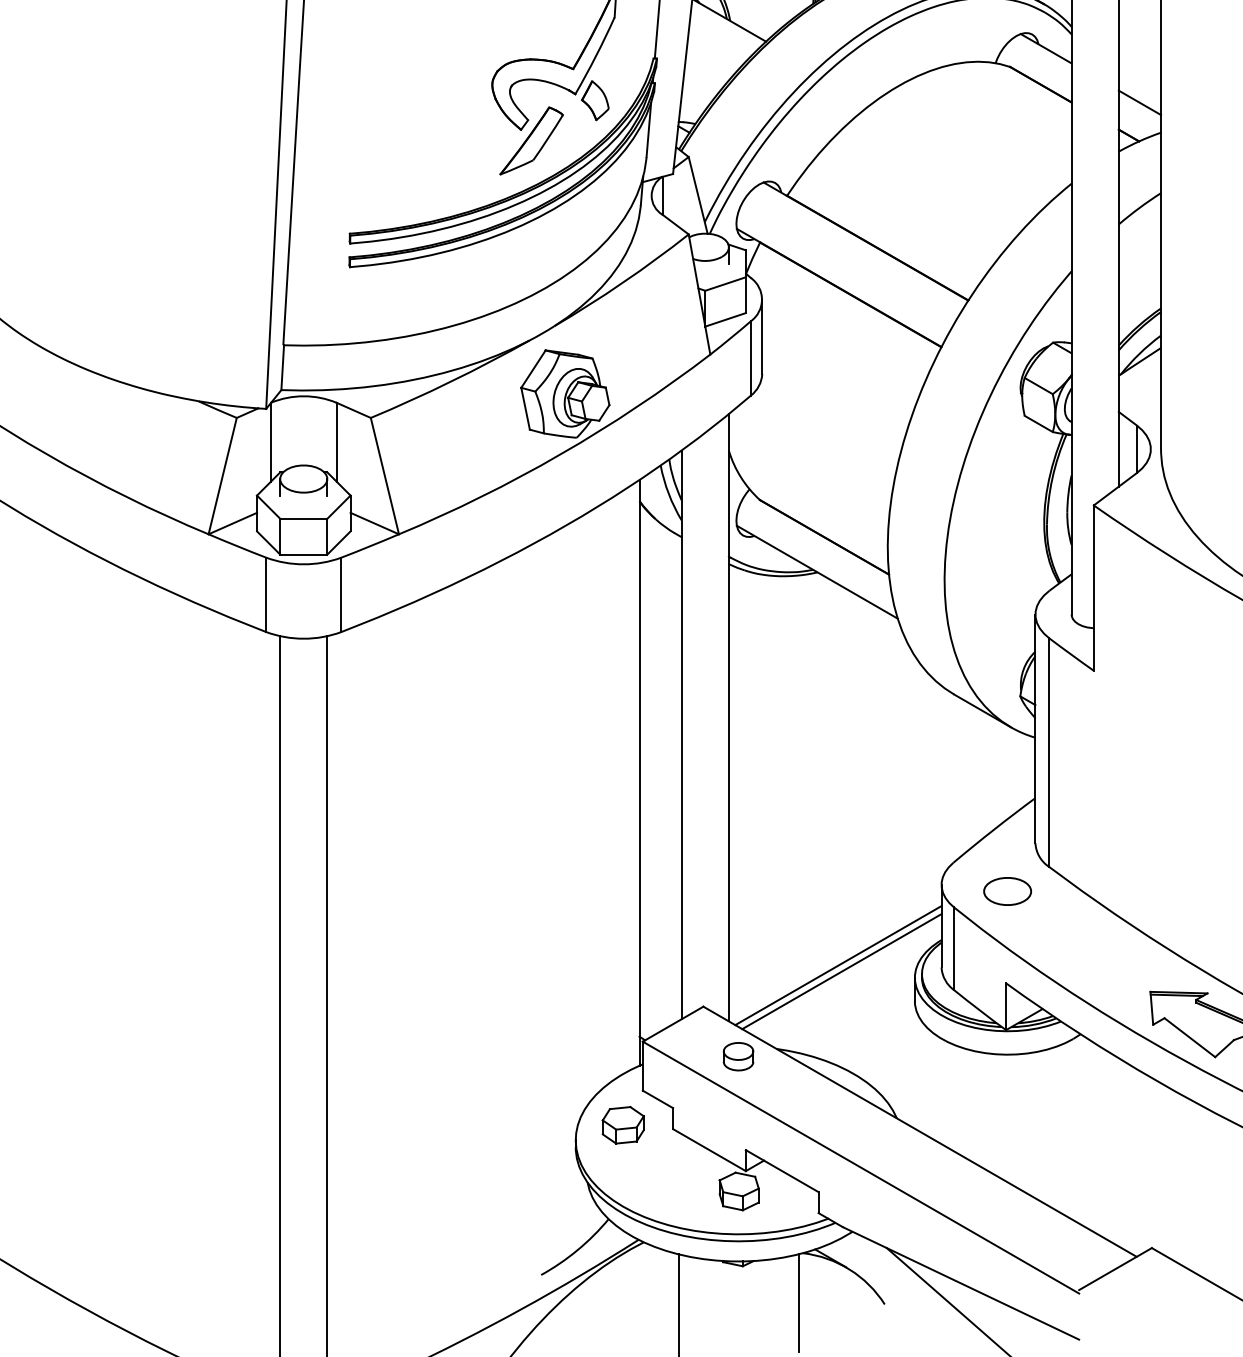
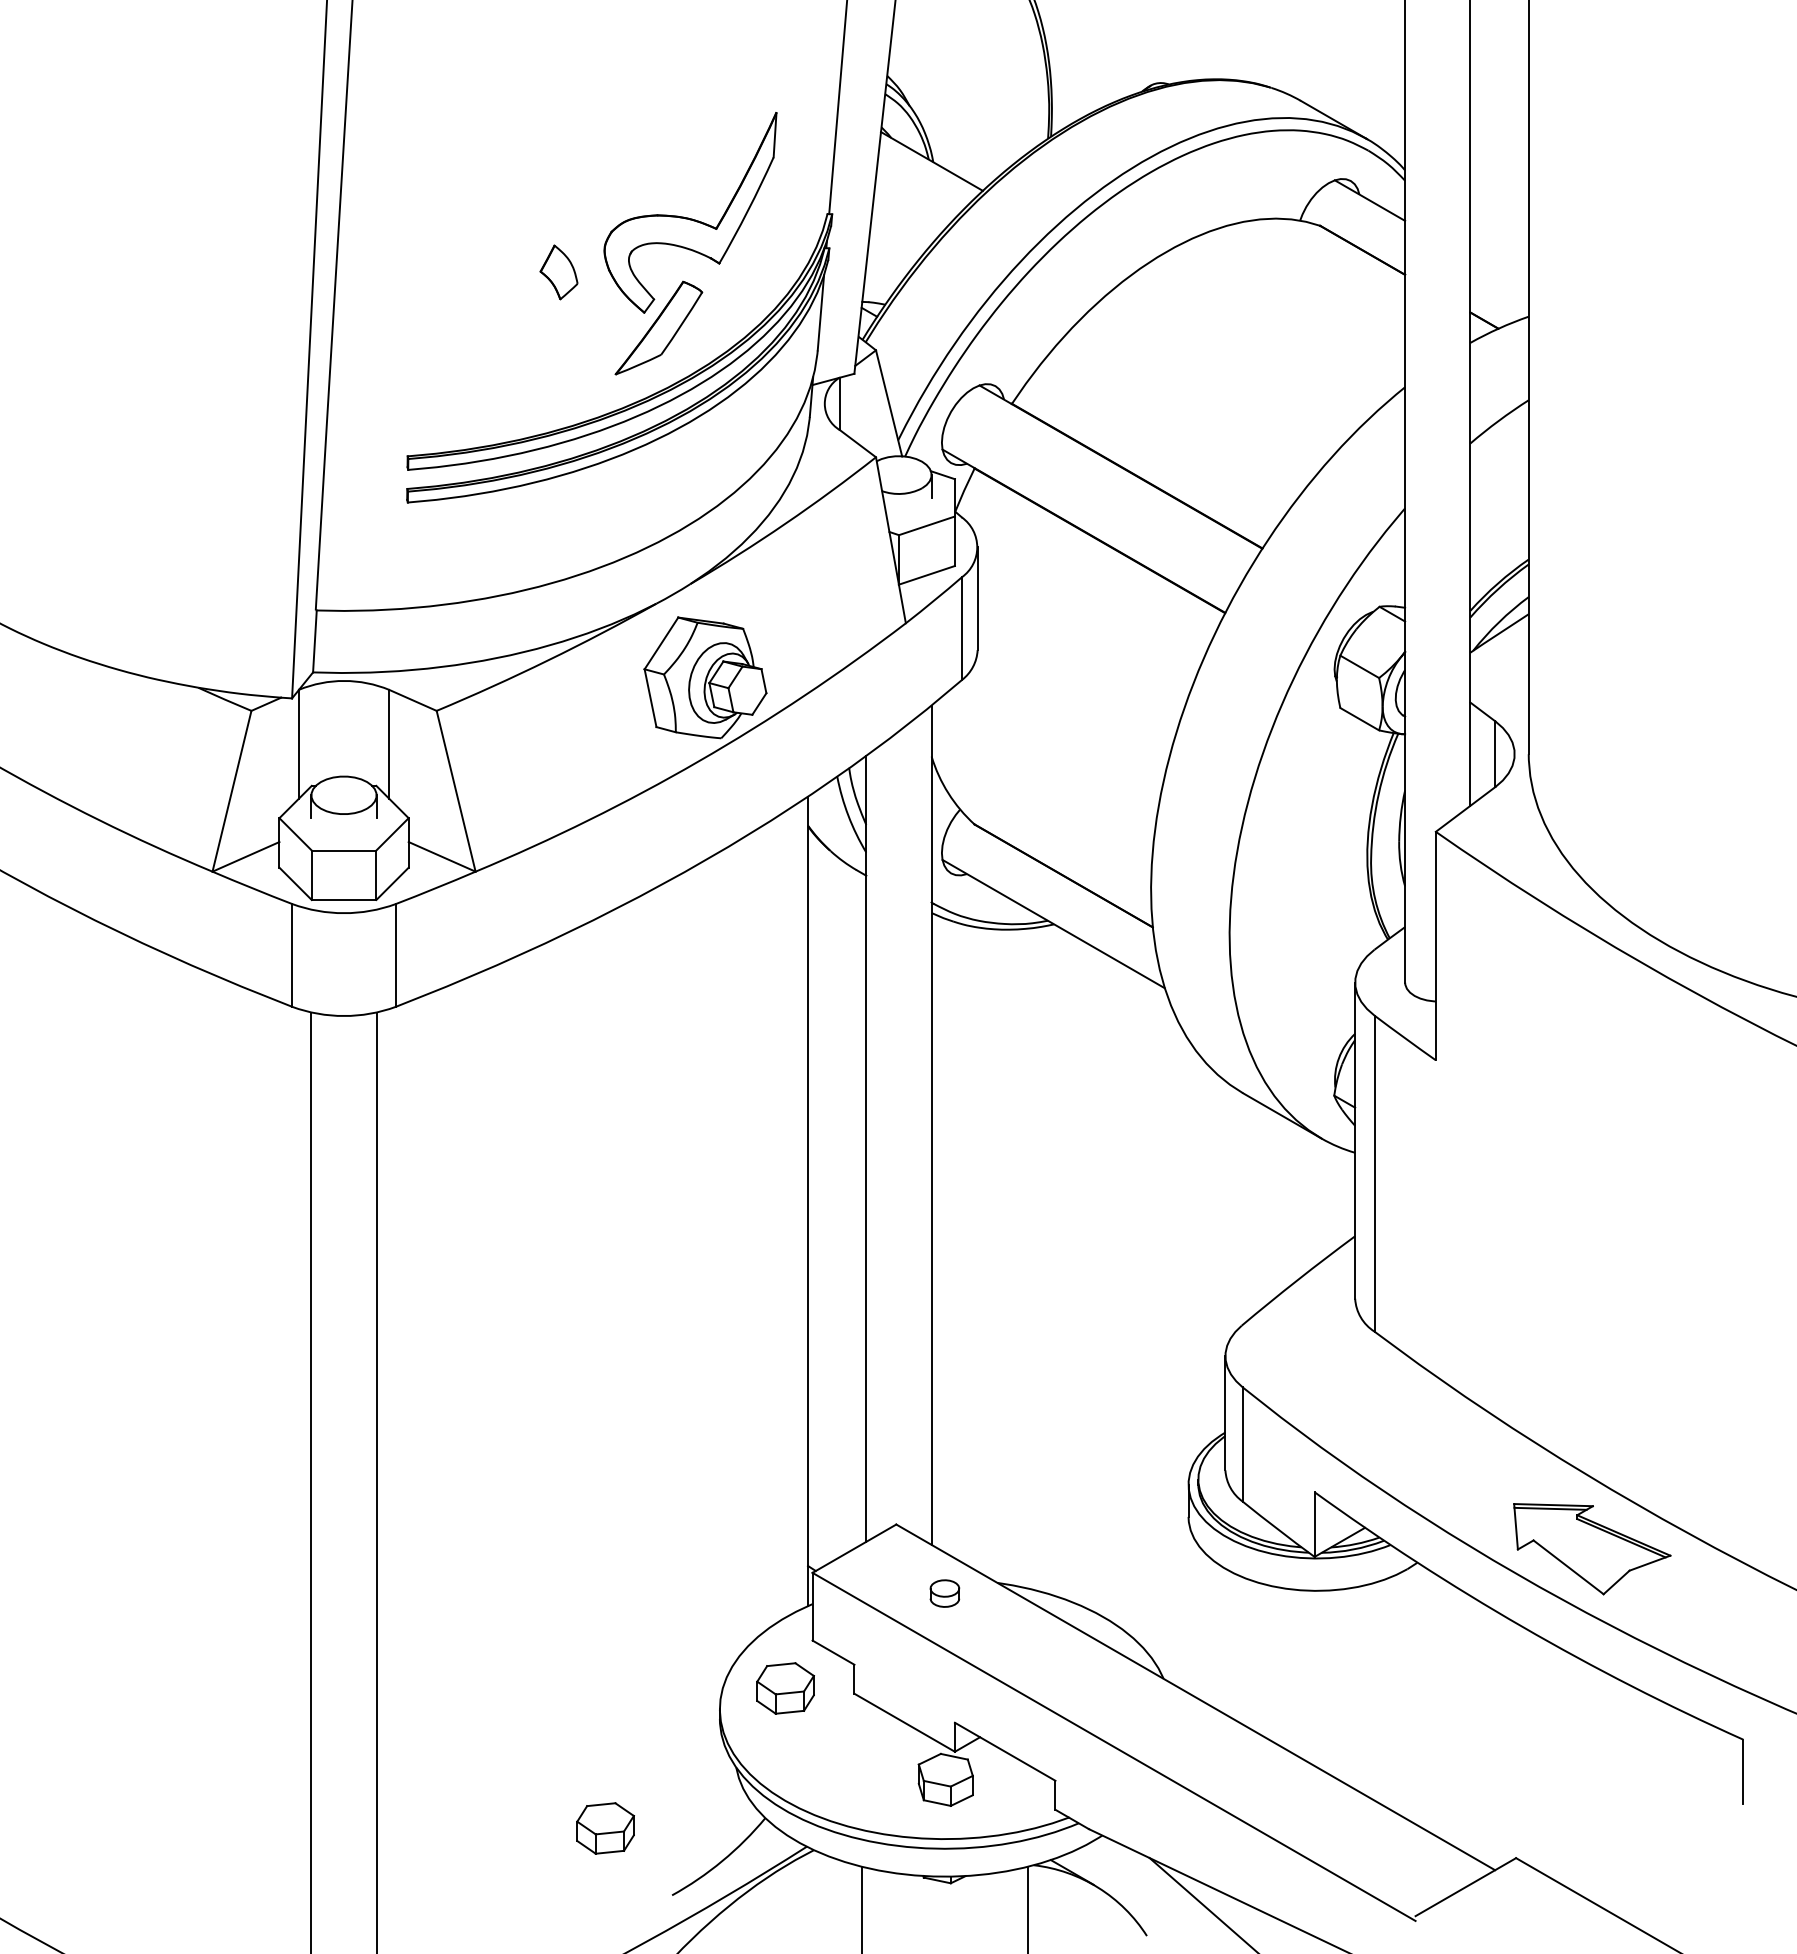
part: (595, 100) -> (558, 272), moved
line: (1139, 102) -> (1499, 275), removed
part: (1007, 890) -> (1316, 1364), removed
line: (838, 965) -> (1082, 1467), removed
line: (841, 971) -> (1087, 1475), removed
part: (738, 1056) -> (944, 1593), size x0.7
part: (492, 1226) -> (605, 1828), added

